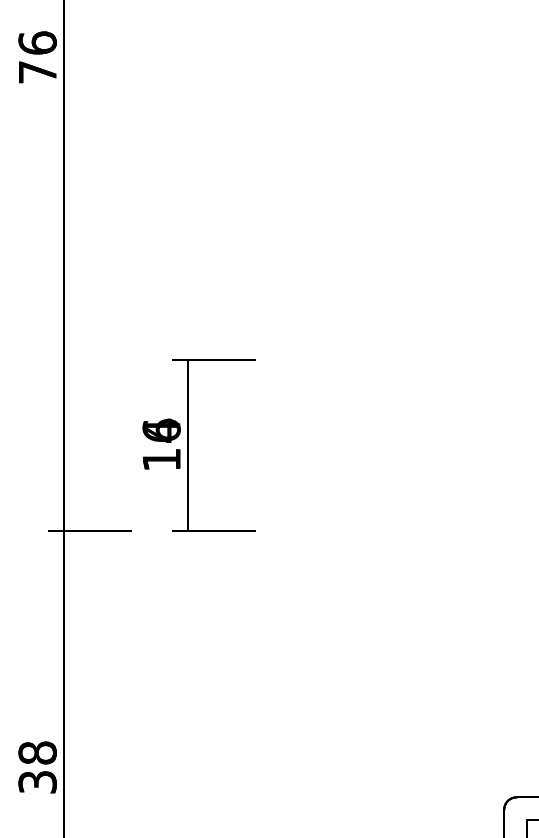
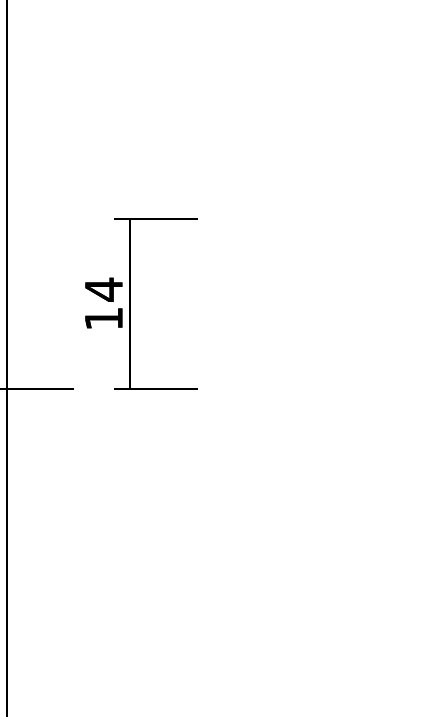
text: (161, 430) -> (103, 289), 16 -> 14

